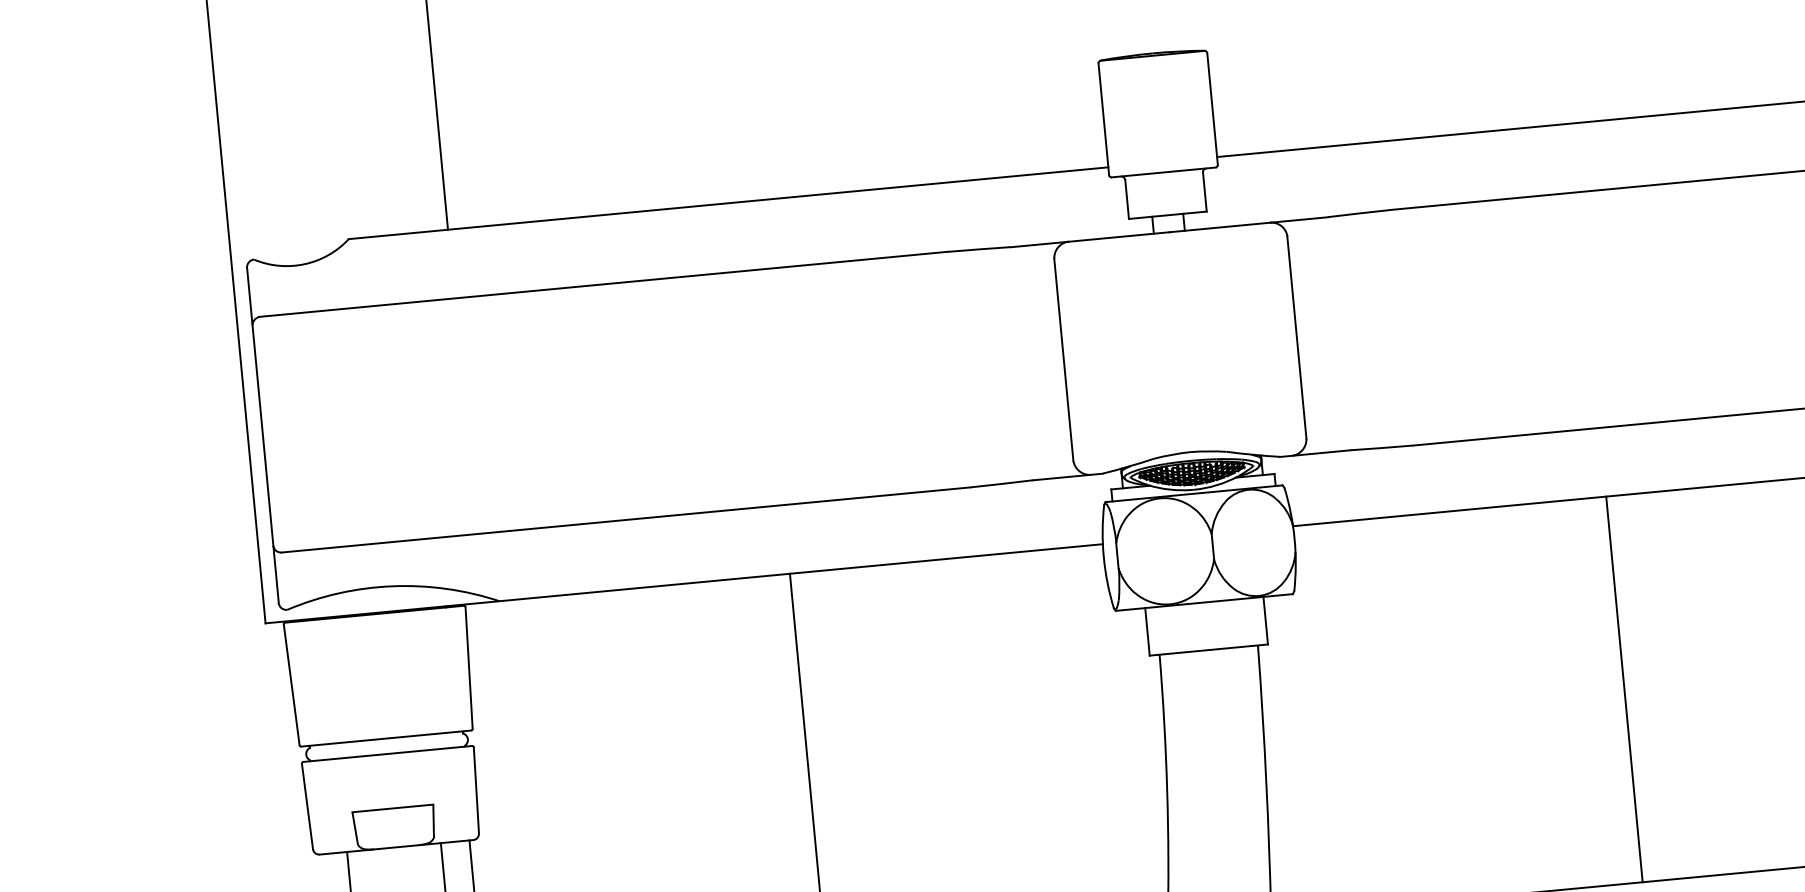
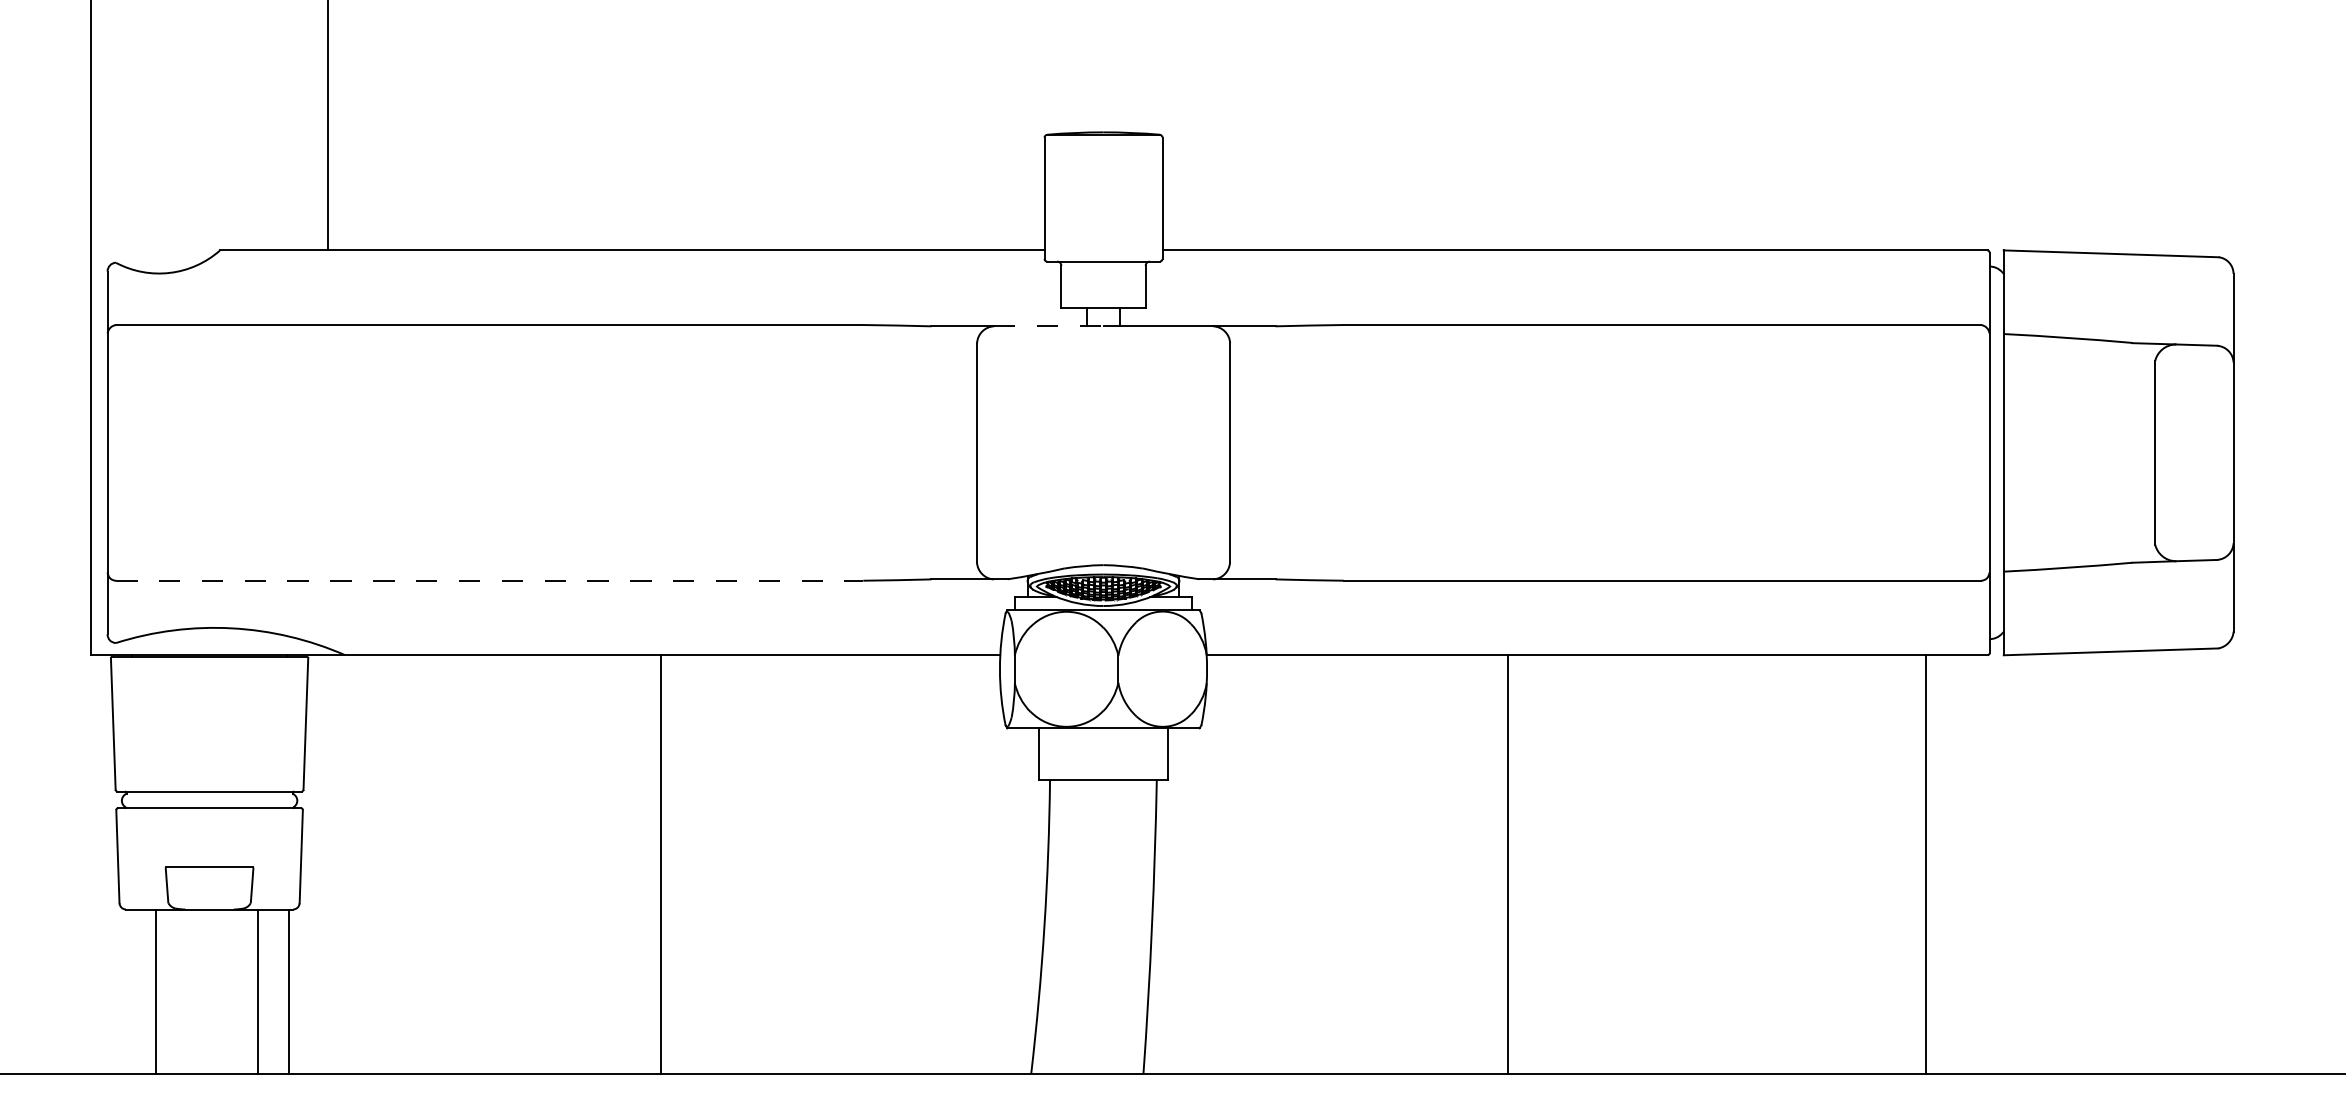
line: (1118, 237) -> (1048, 326), solid -> dashed
line: (625, 519) -> (489, 580), solid -> dashed
line: (1624, 689) -> (1507, 864), moved

